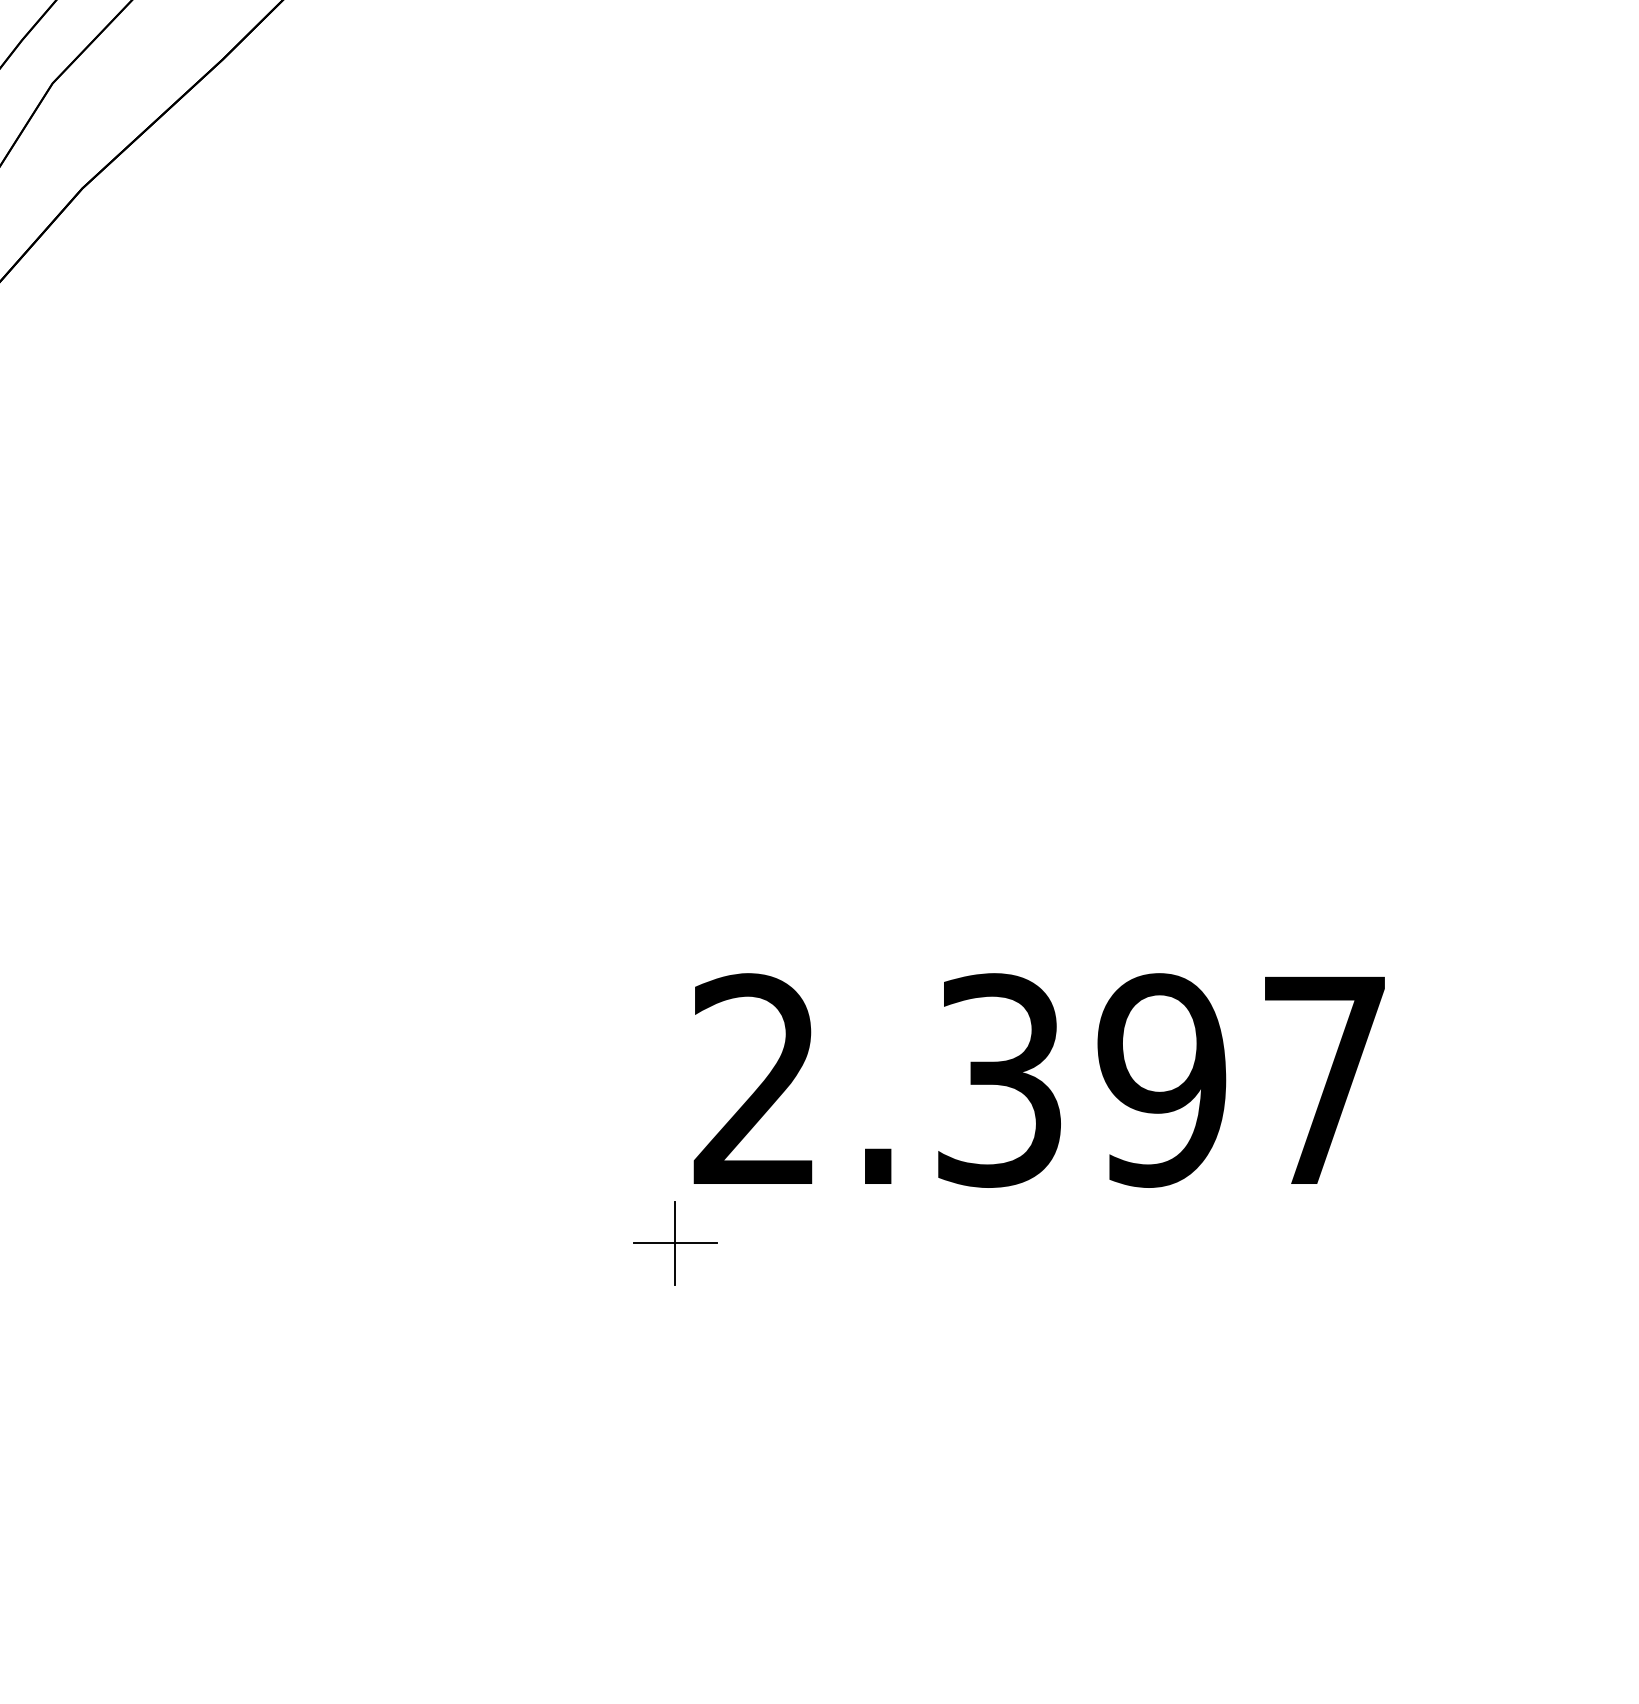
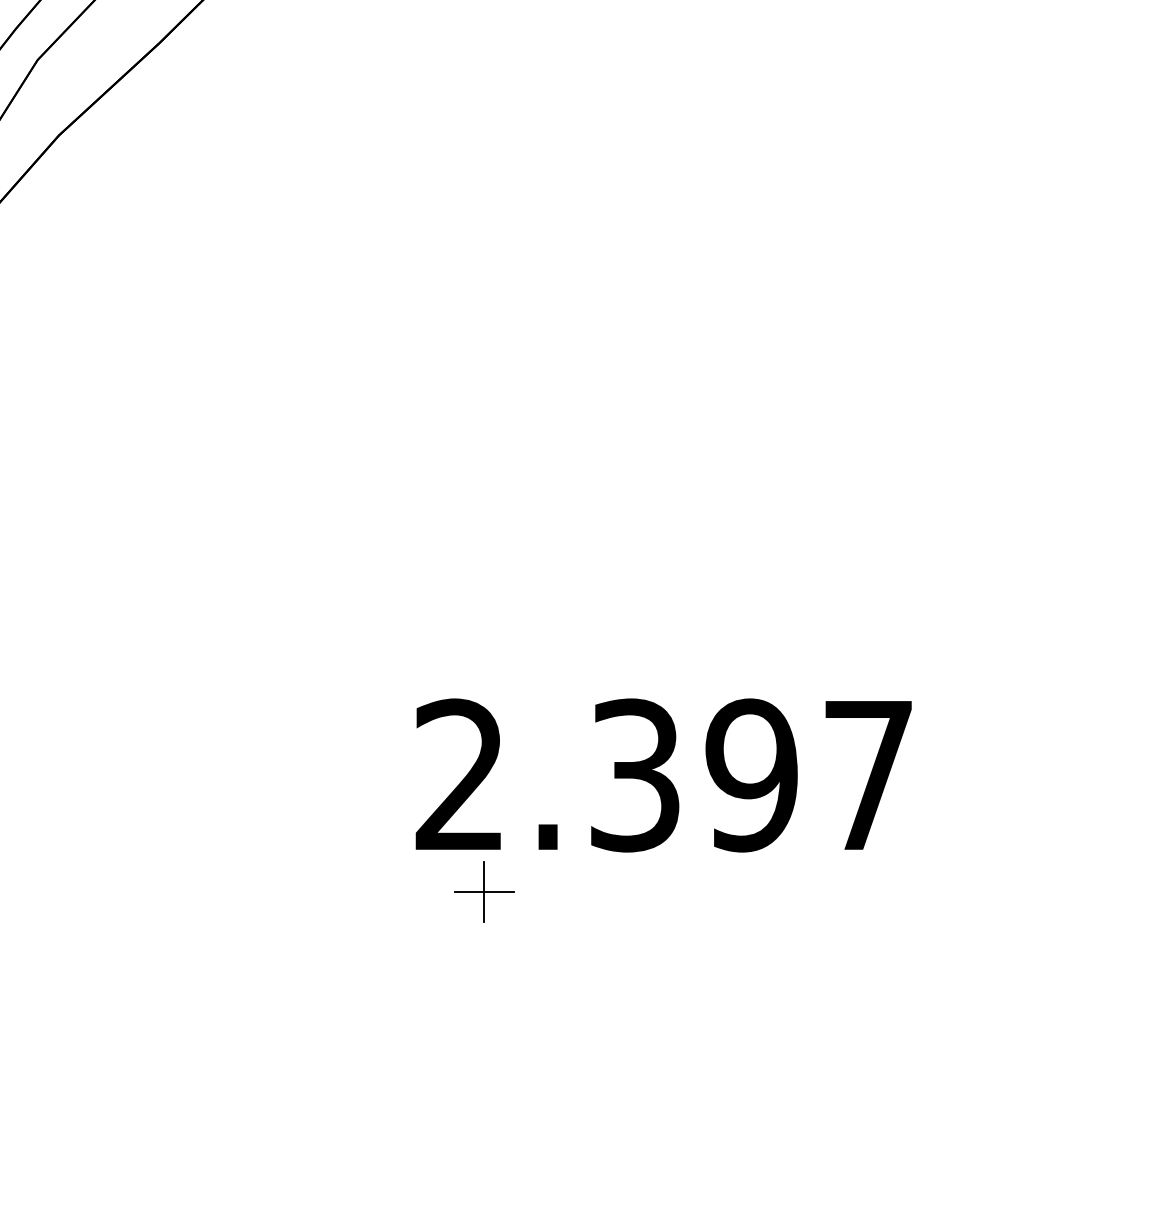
text: (1038, 1080) -> (663, 775), moved

